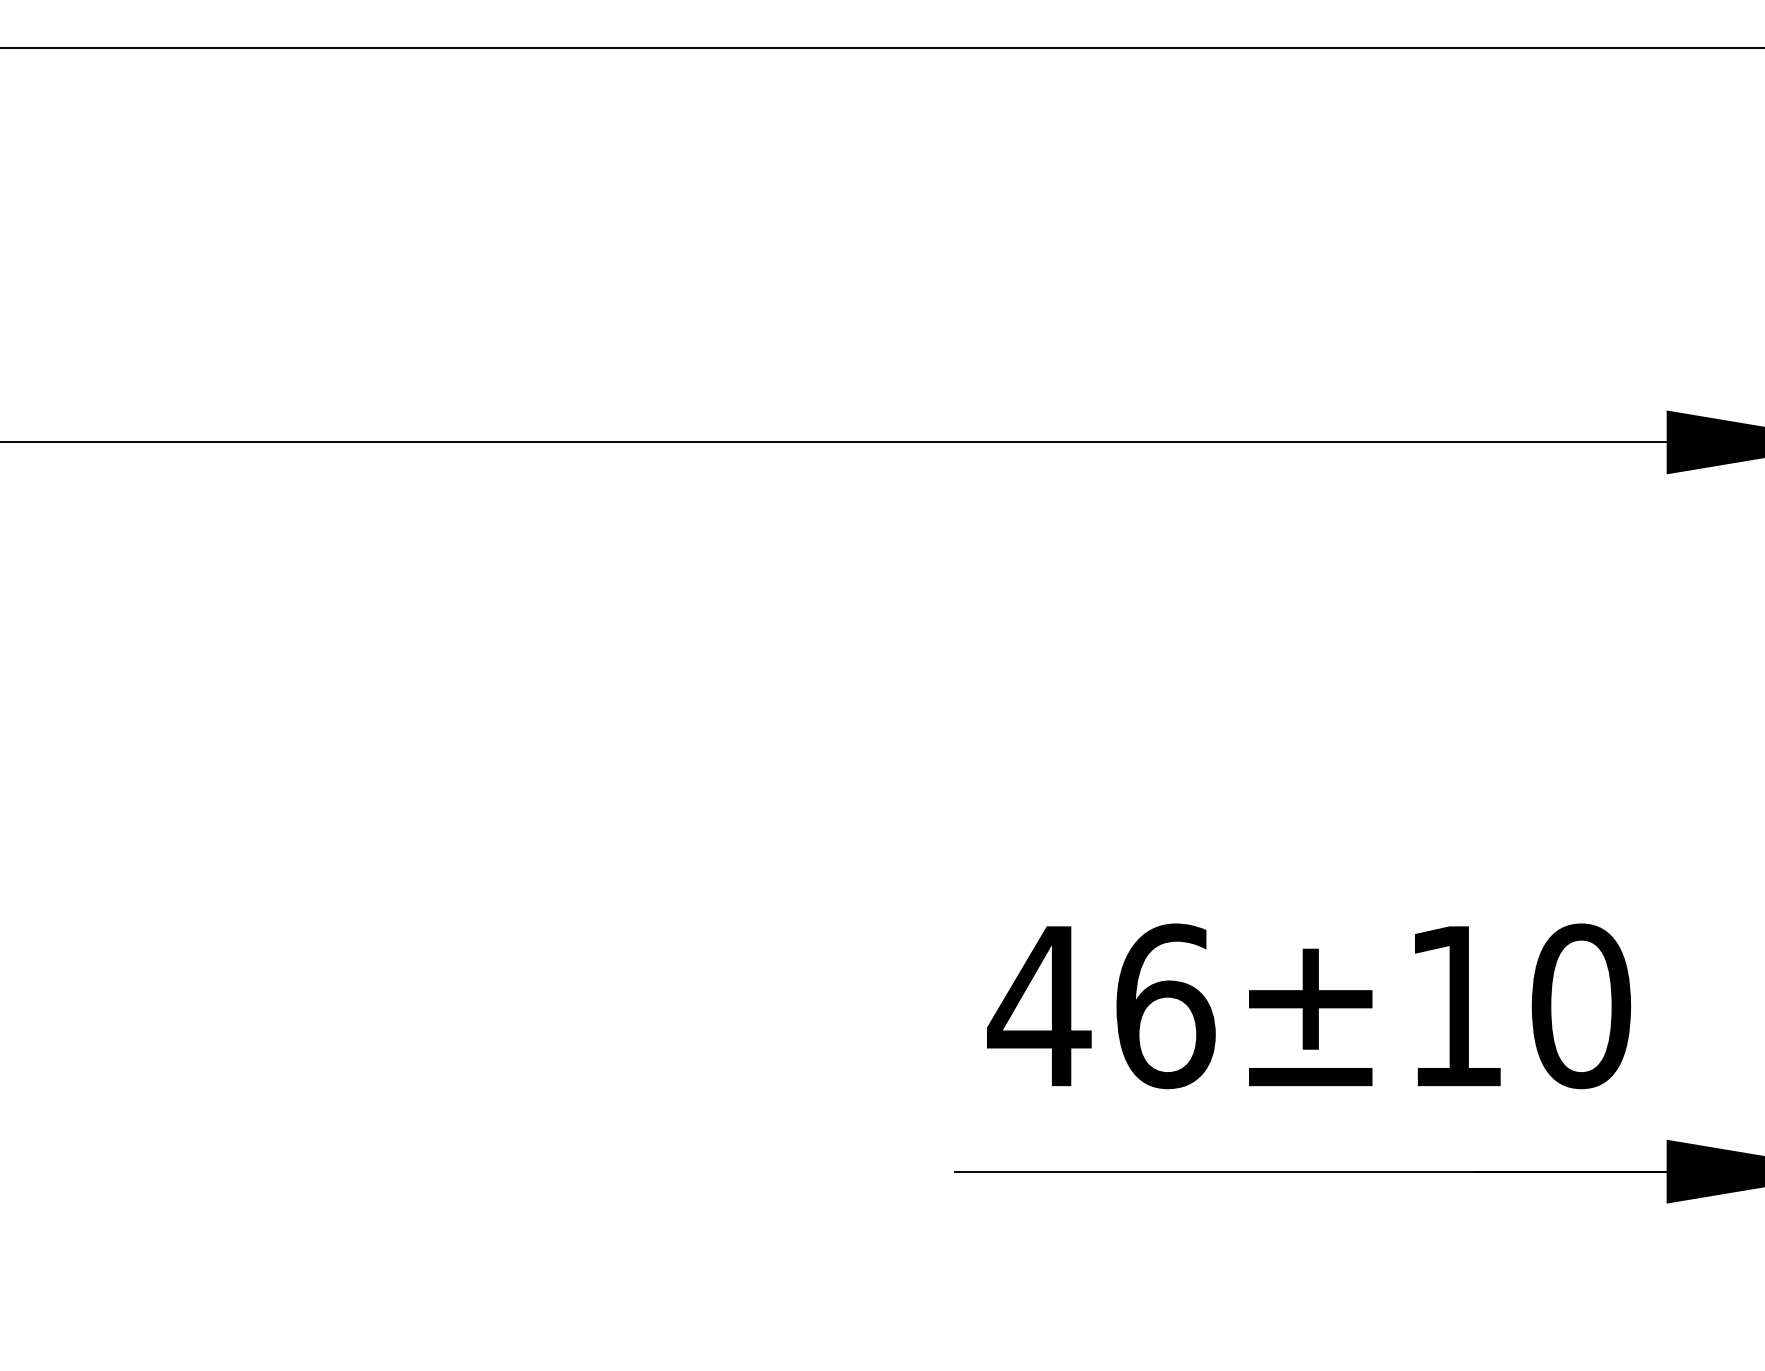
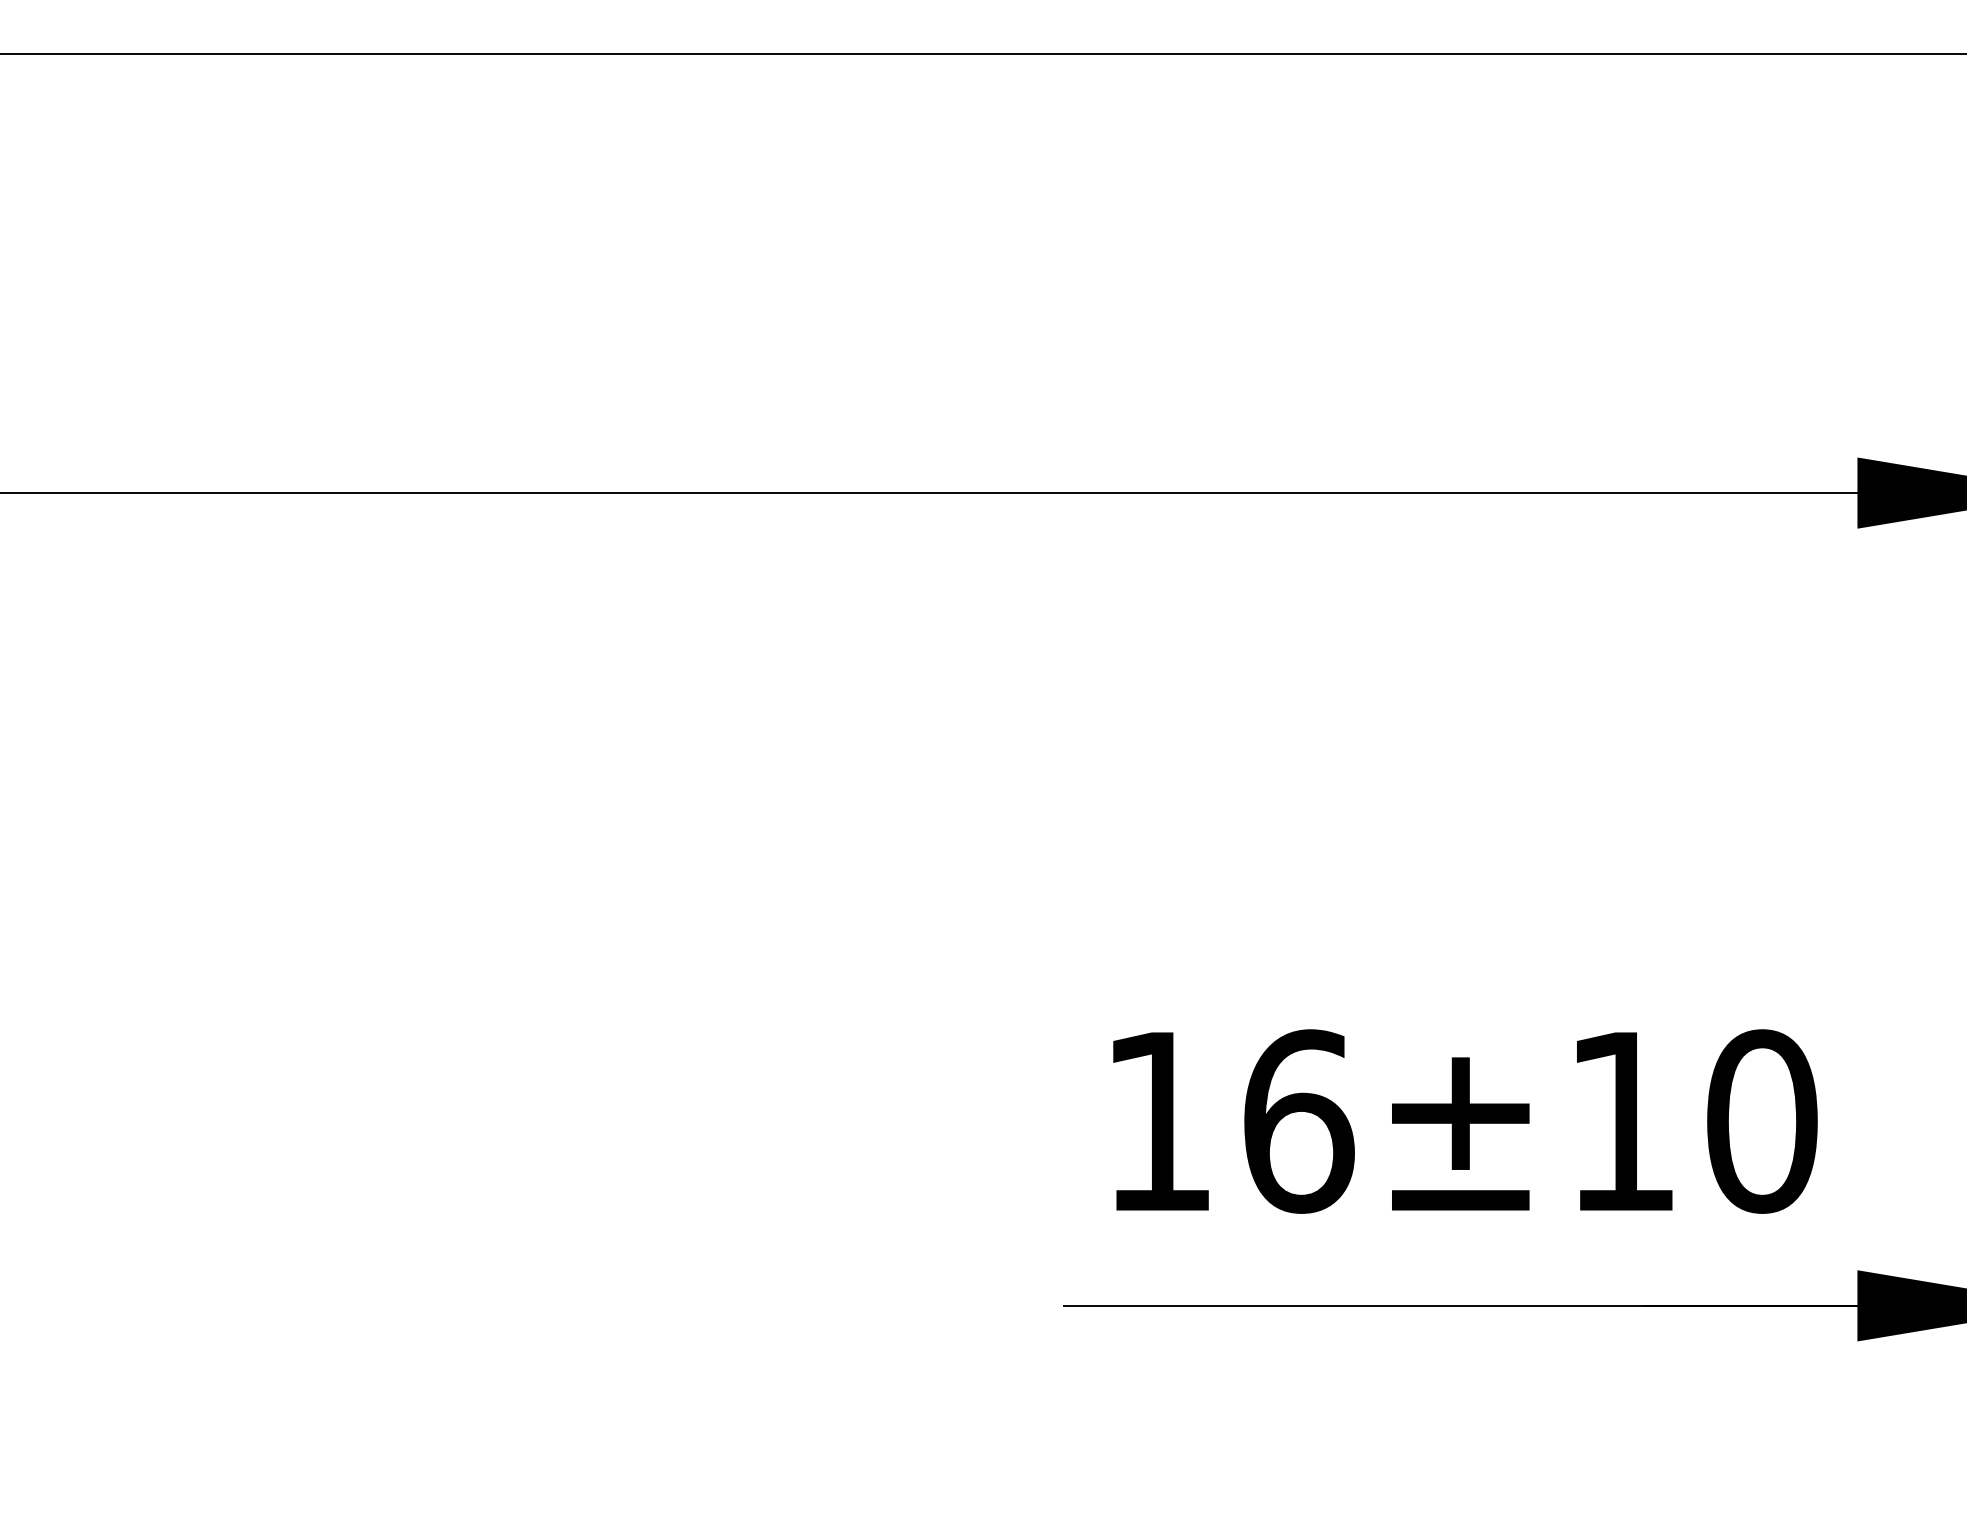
text: (1039, 1006) -> (1158, 1121), 46±10 -> 16±10

